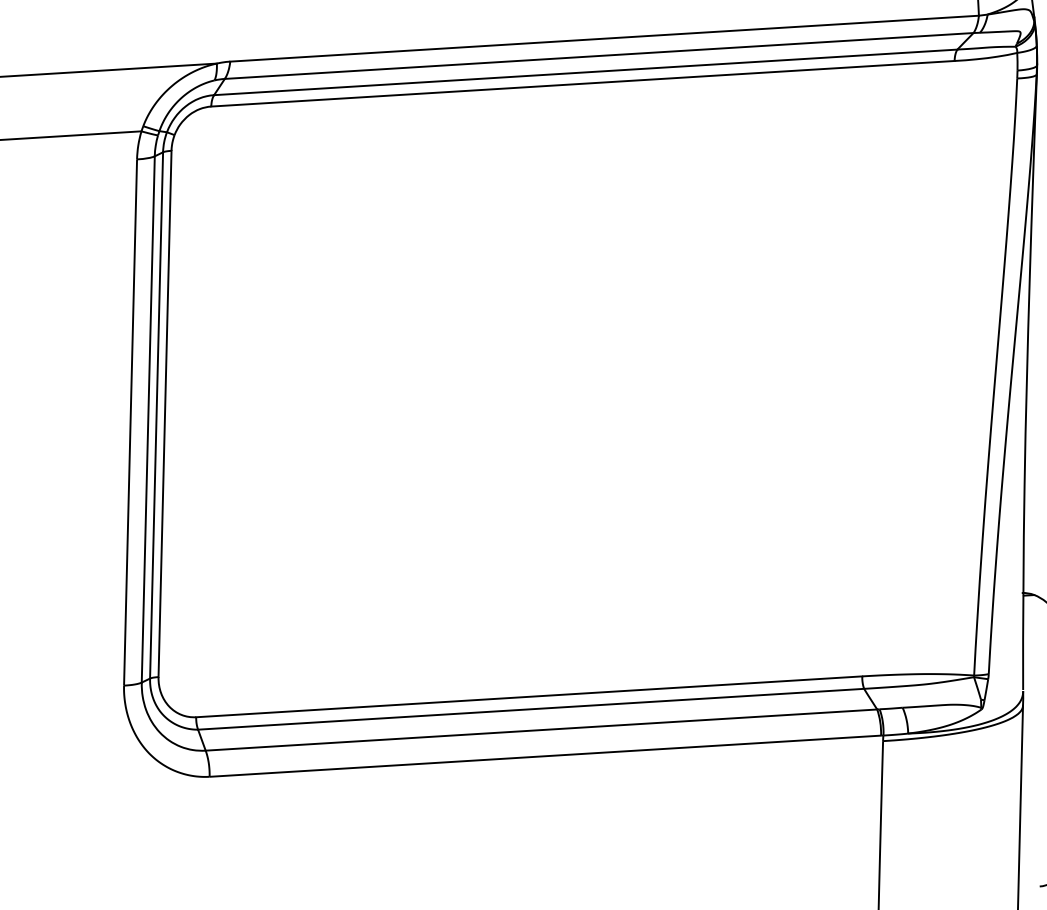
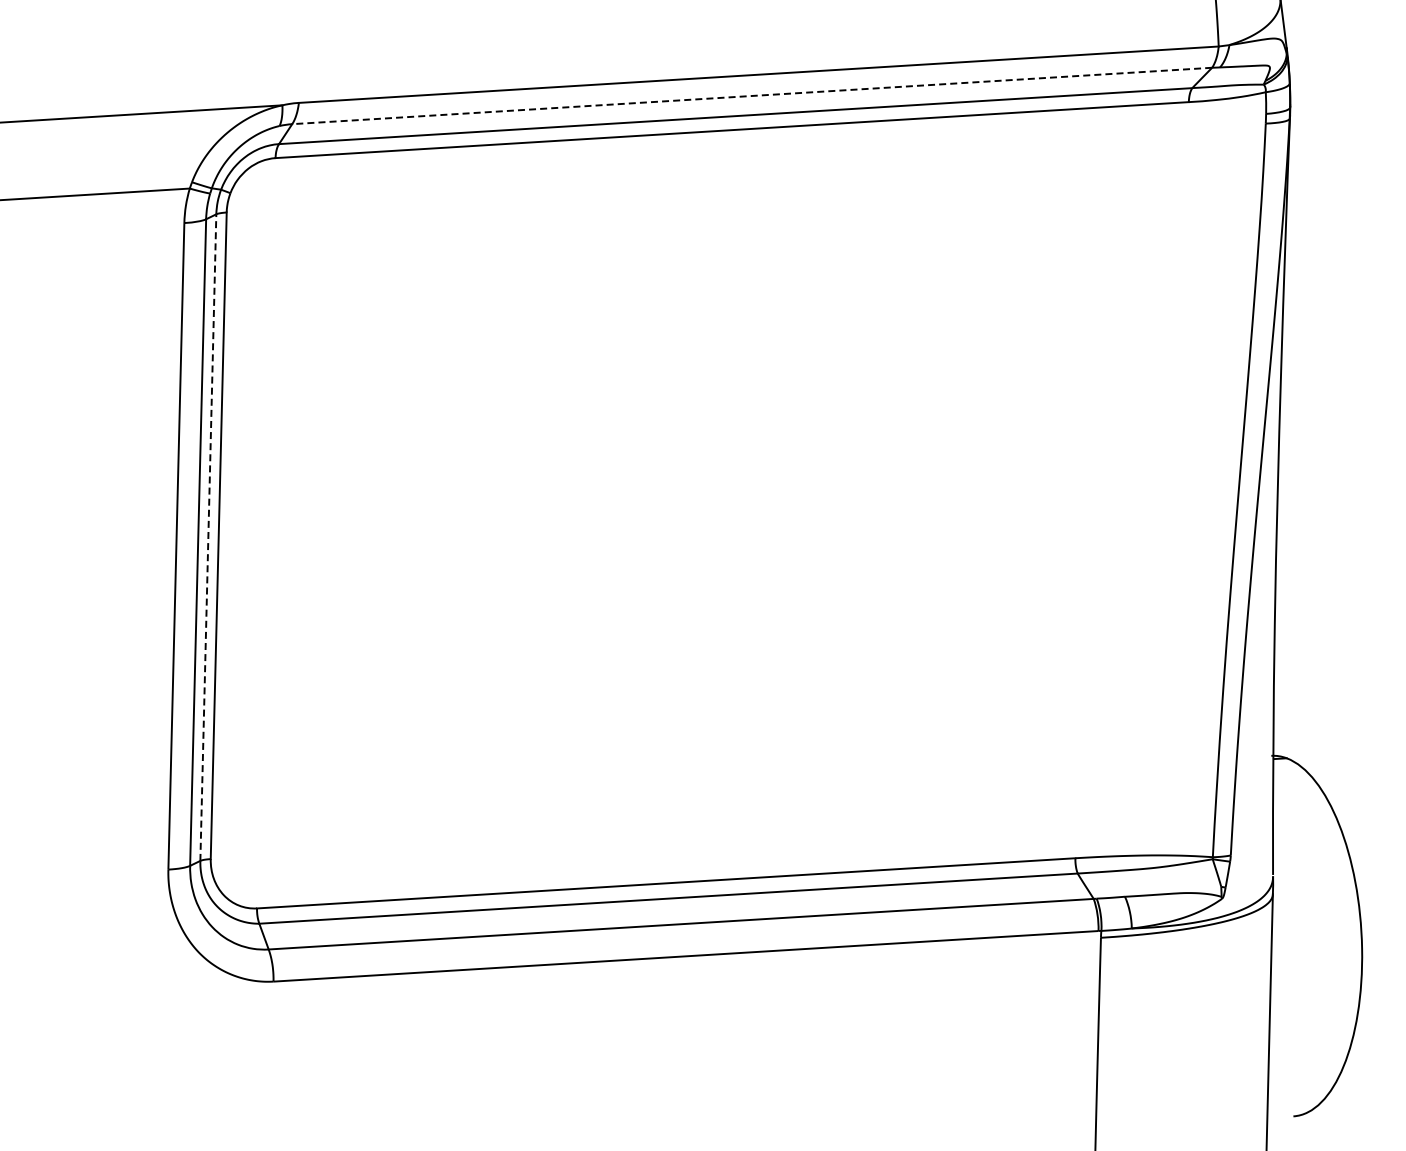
line: (599, 55) -> (752, 95), solid -> dashed
line: (156, 415) -> (208, 537), solid -> dashed

